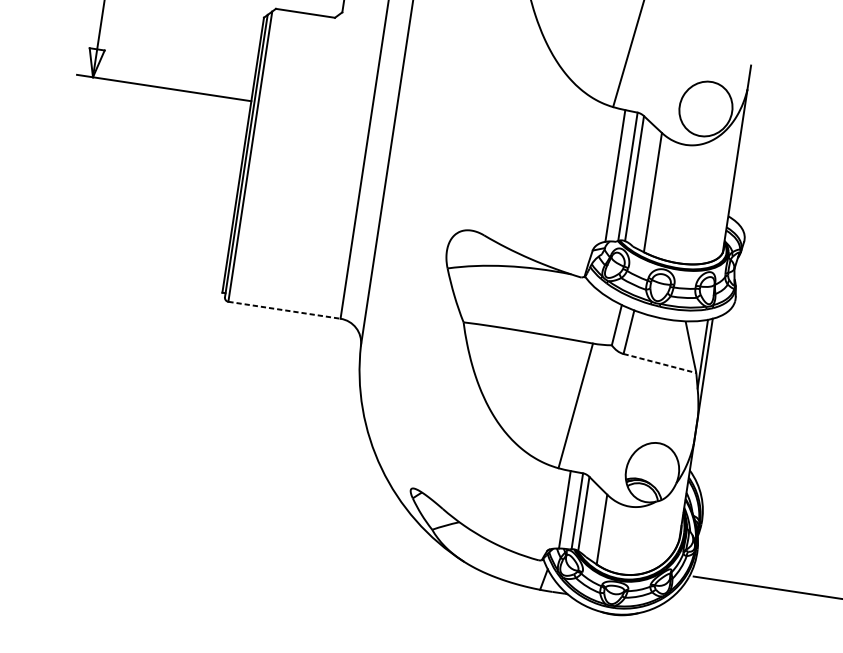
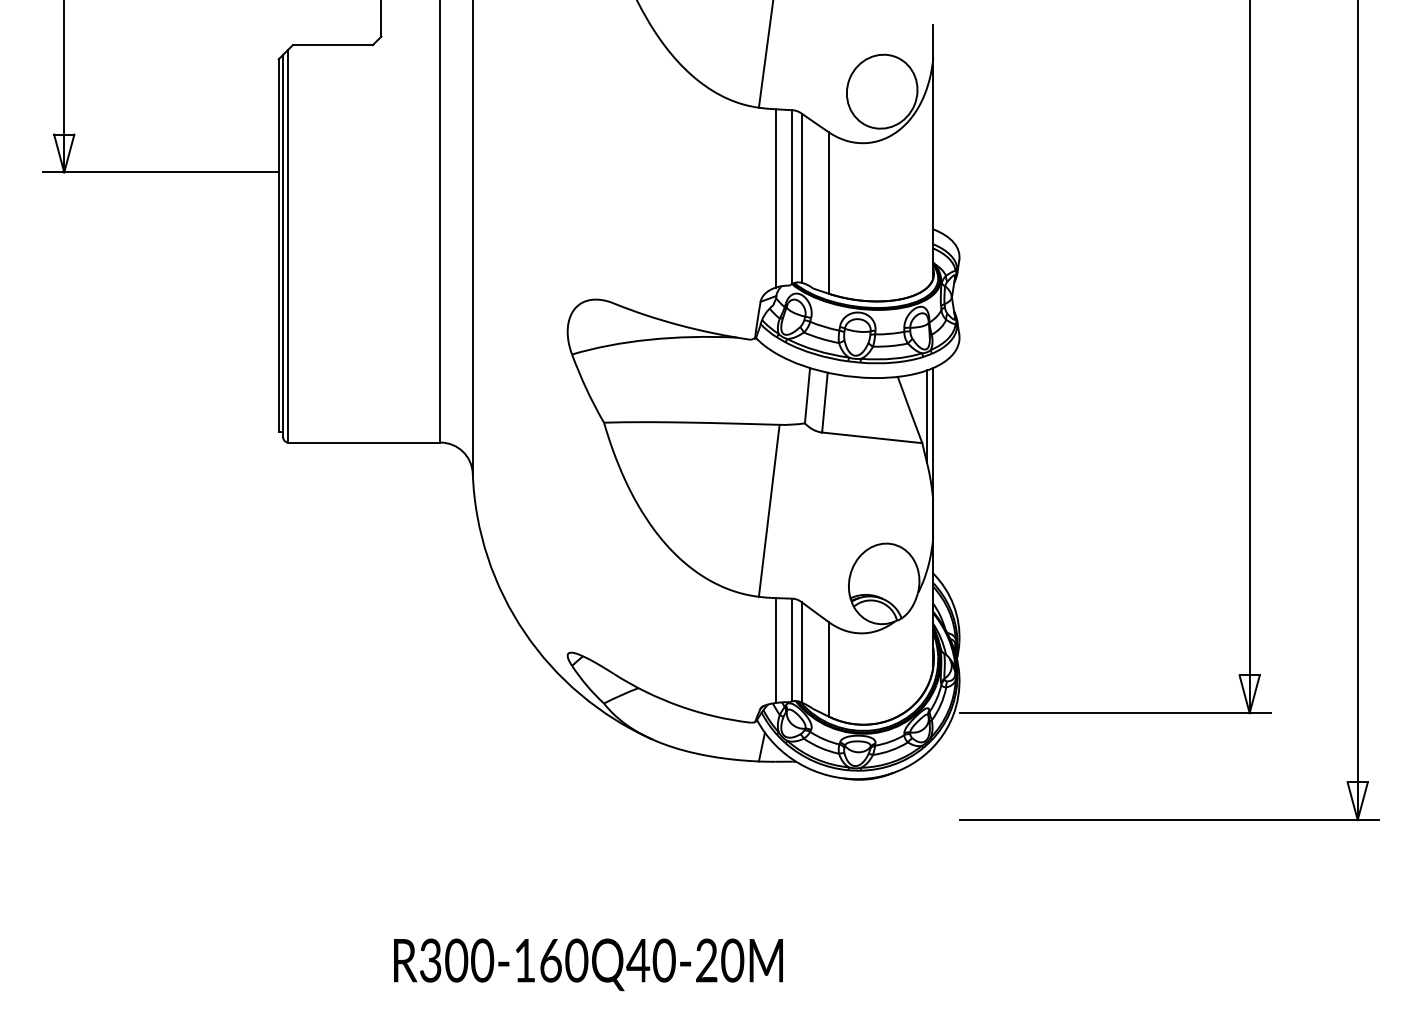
line: (284, 310) -> (364, 442), dashed -> solid
line: (660, 363) -> (872, 437), dashed -> solid

